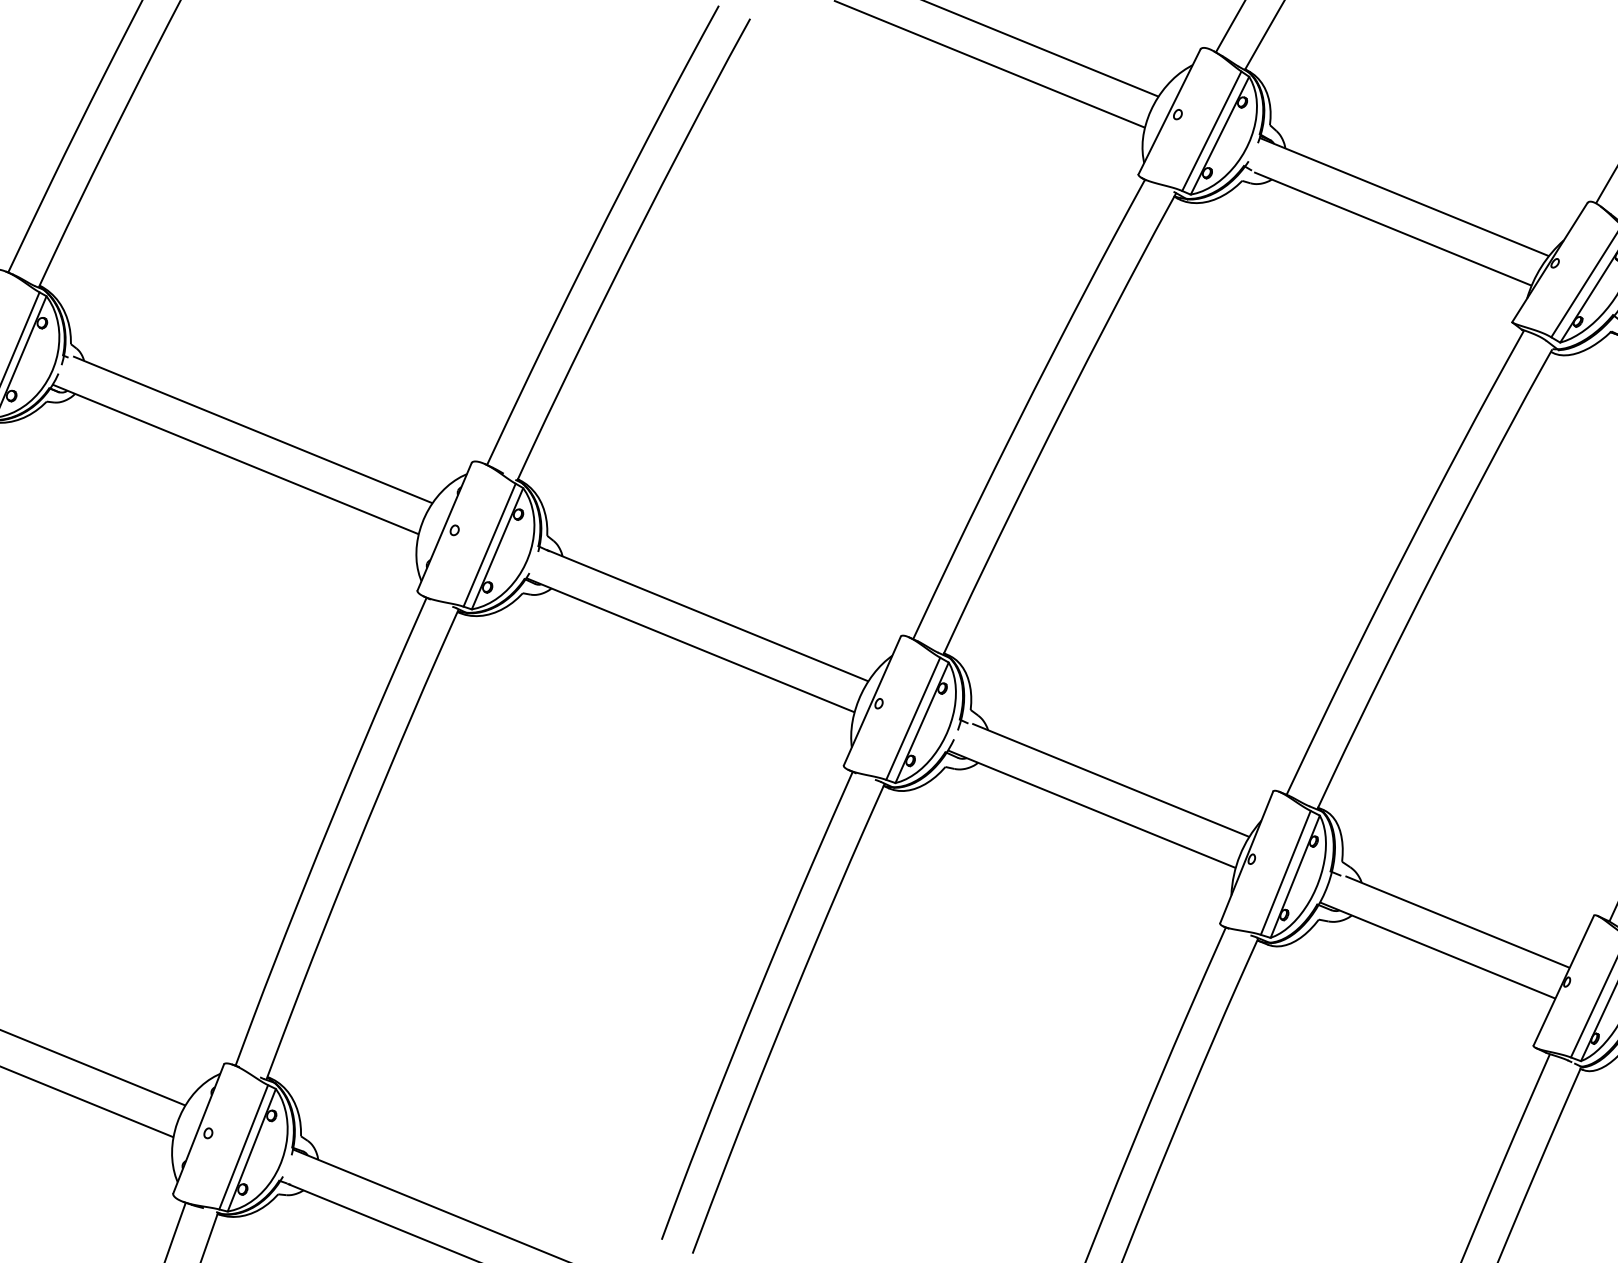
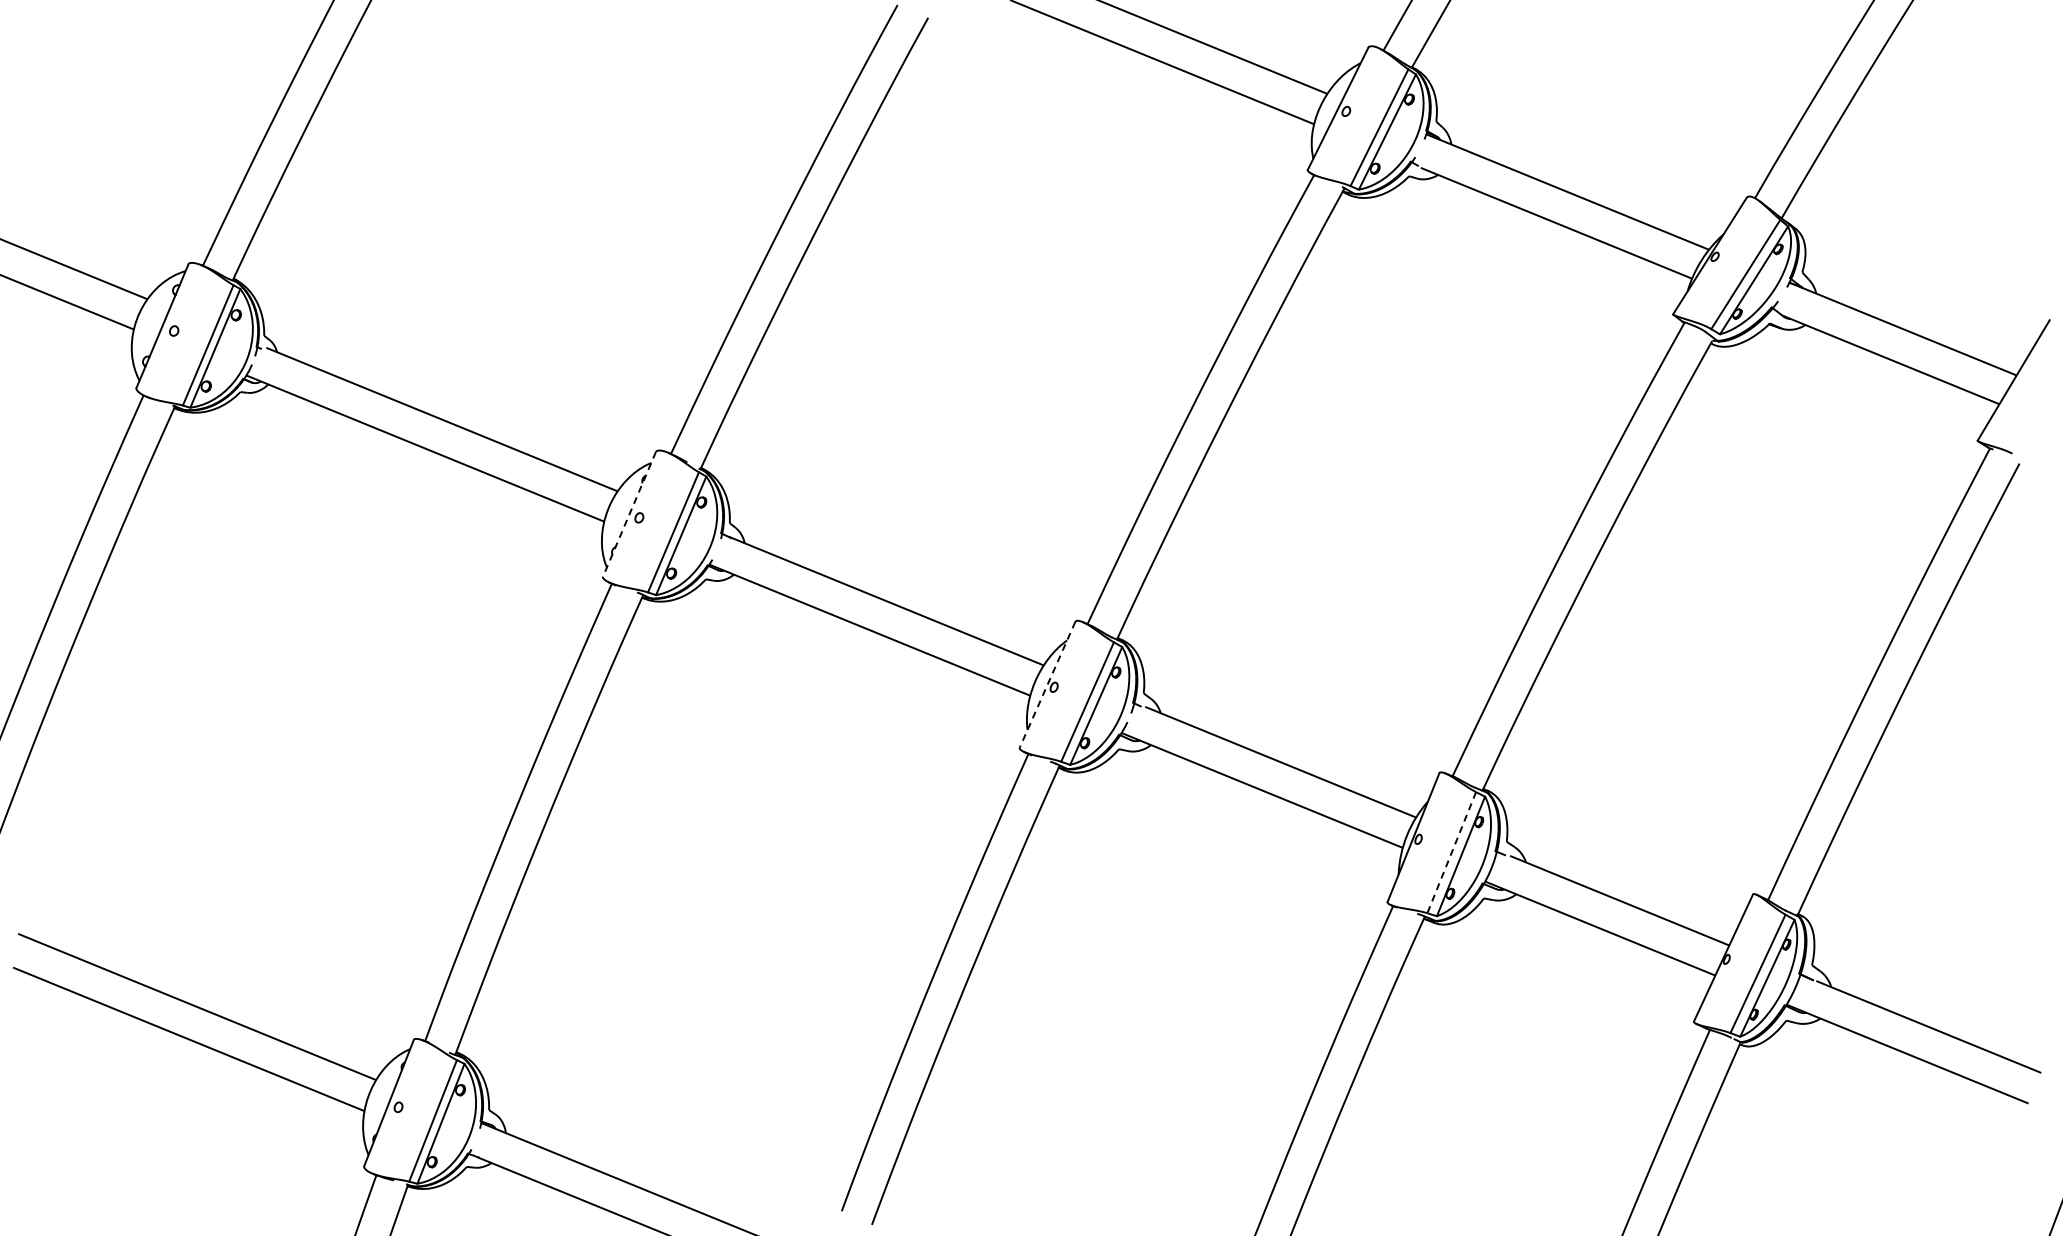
line: (444, 526) -> (629, 514), solid -> dashed
line: (872, 700) -> (1047, 684), solid -> dashed
line: (1285, 873) -> (1451, 853), solid -> dashed

